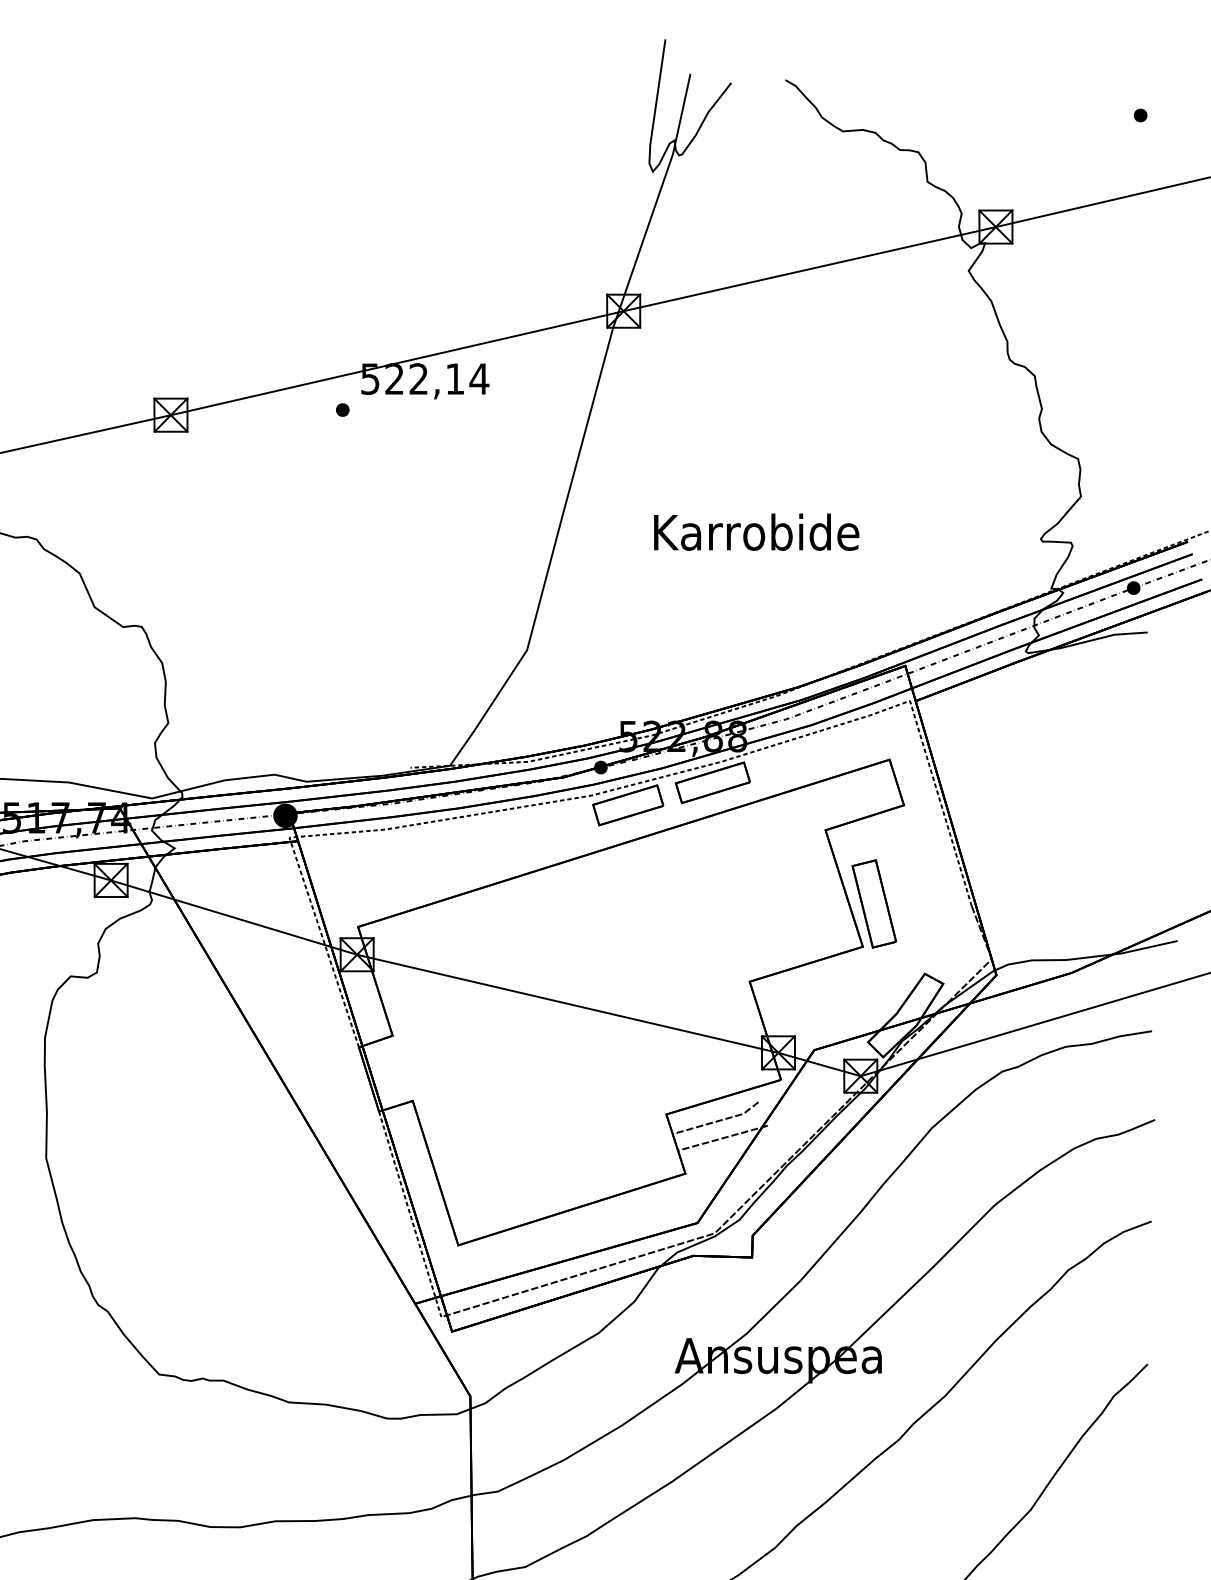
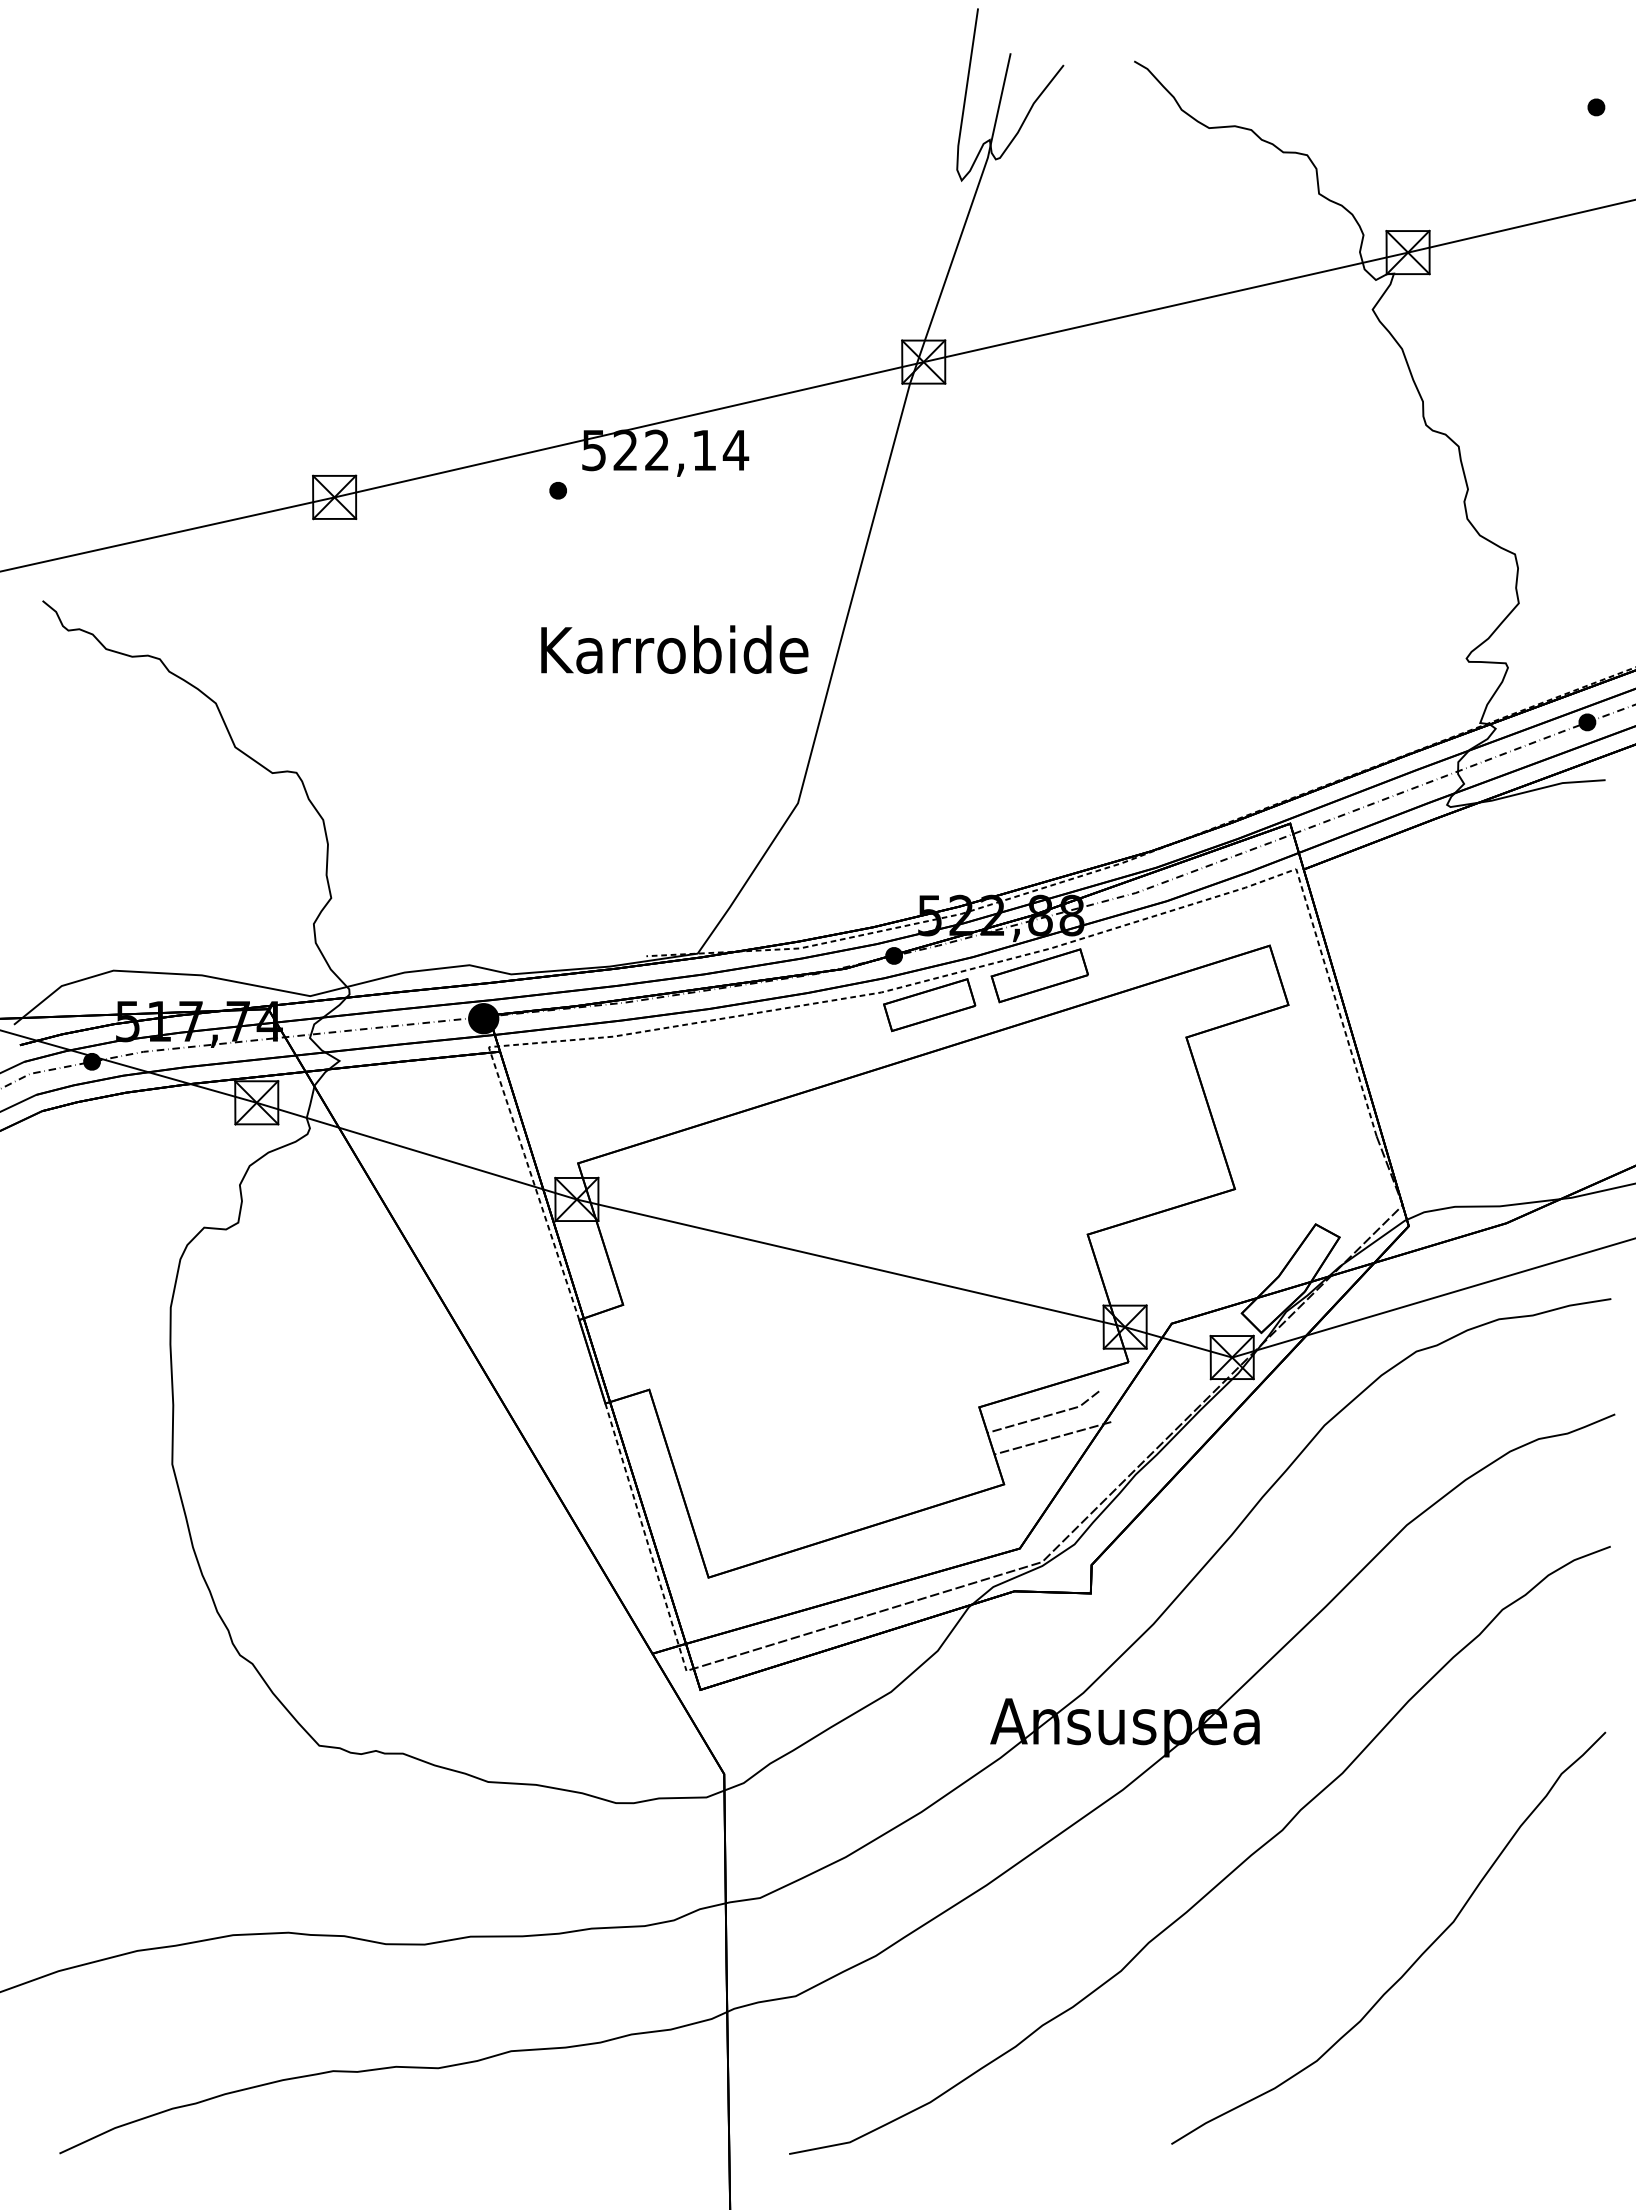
text: (756, 532) -> (674, 649), moved
part: (874, 904) -> (1249, 1133), removed

